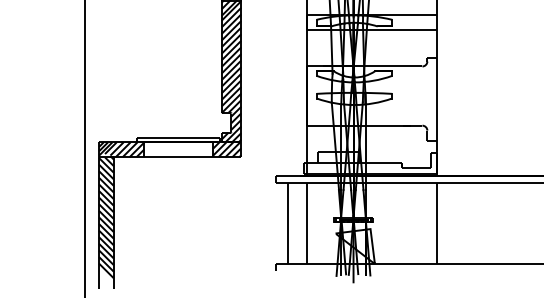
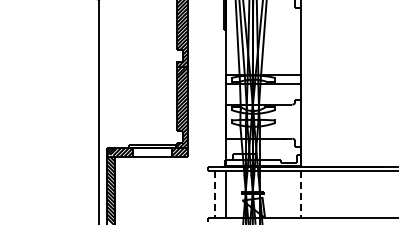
line: (288, 224) -> (215, 195), solid -> dashed
line: (436, 224) -> (300, 195), solid -> dashed

